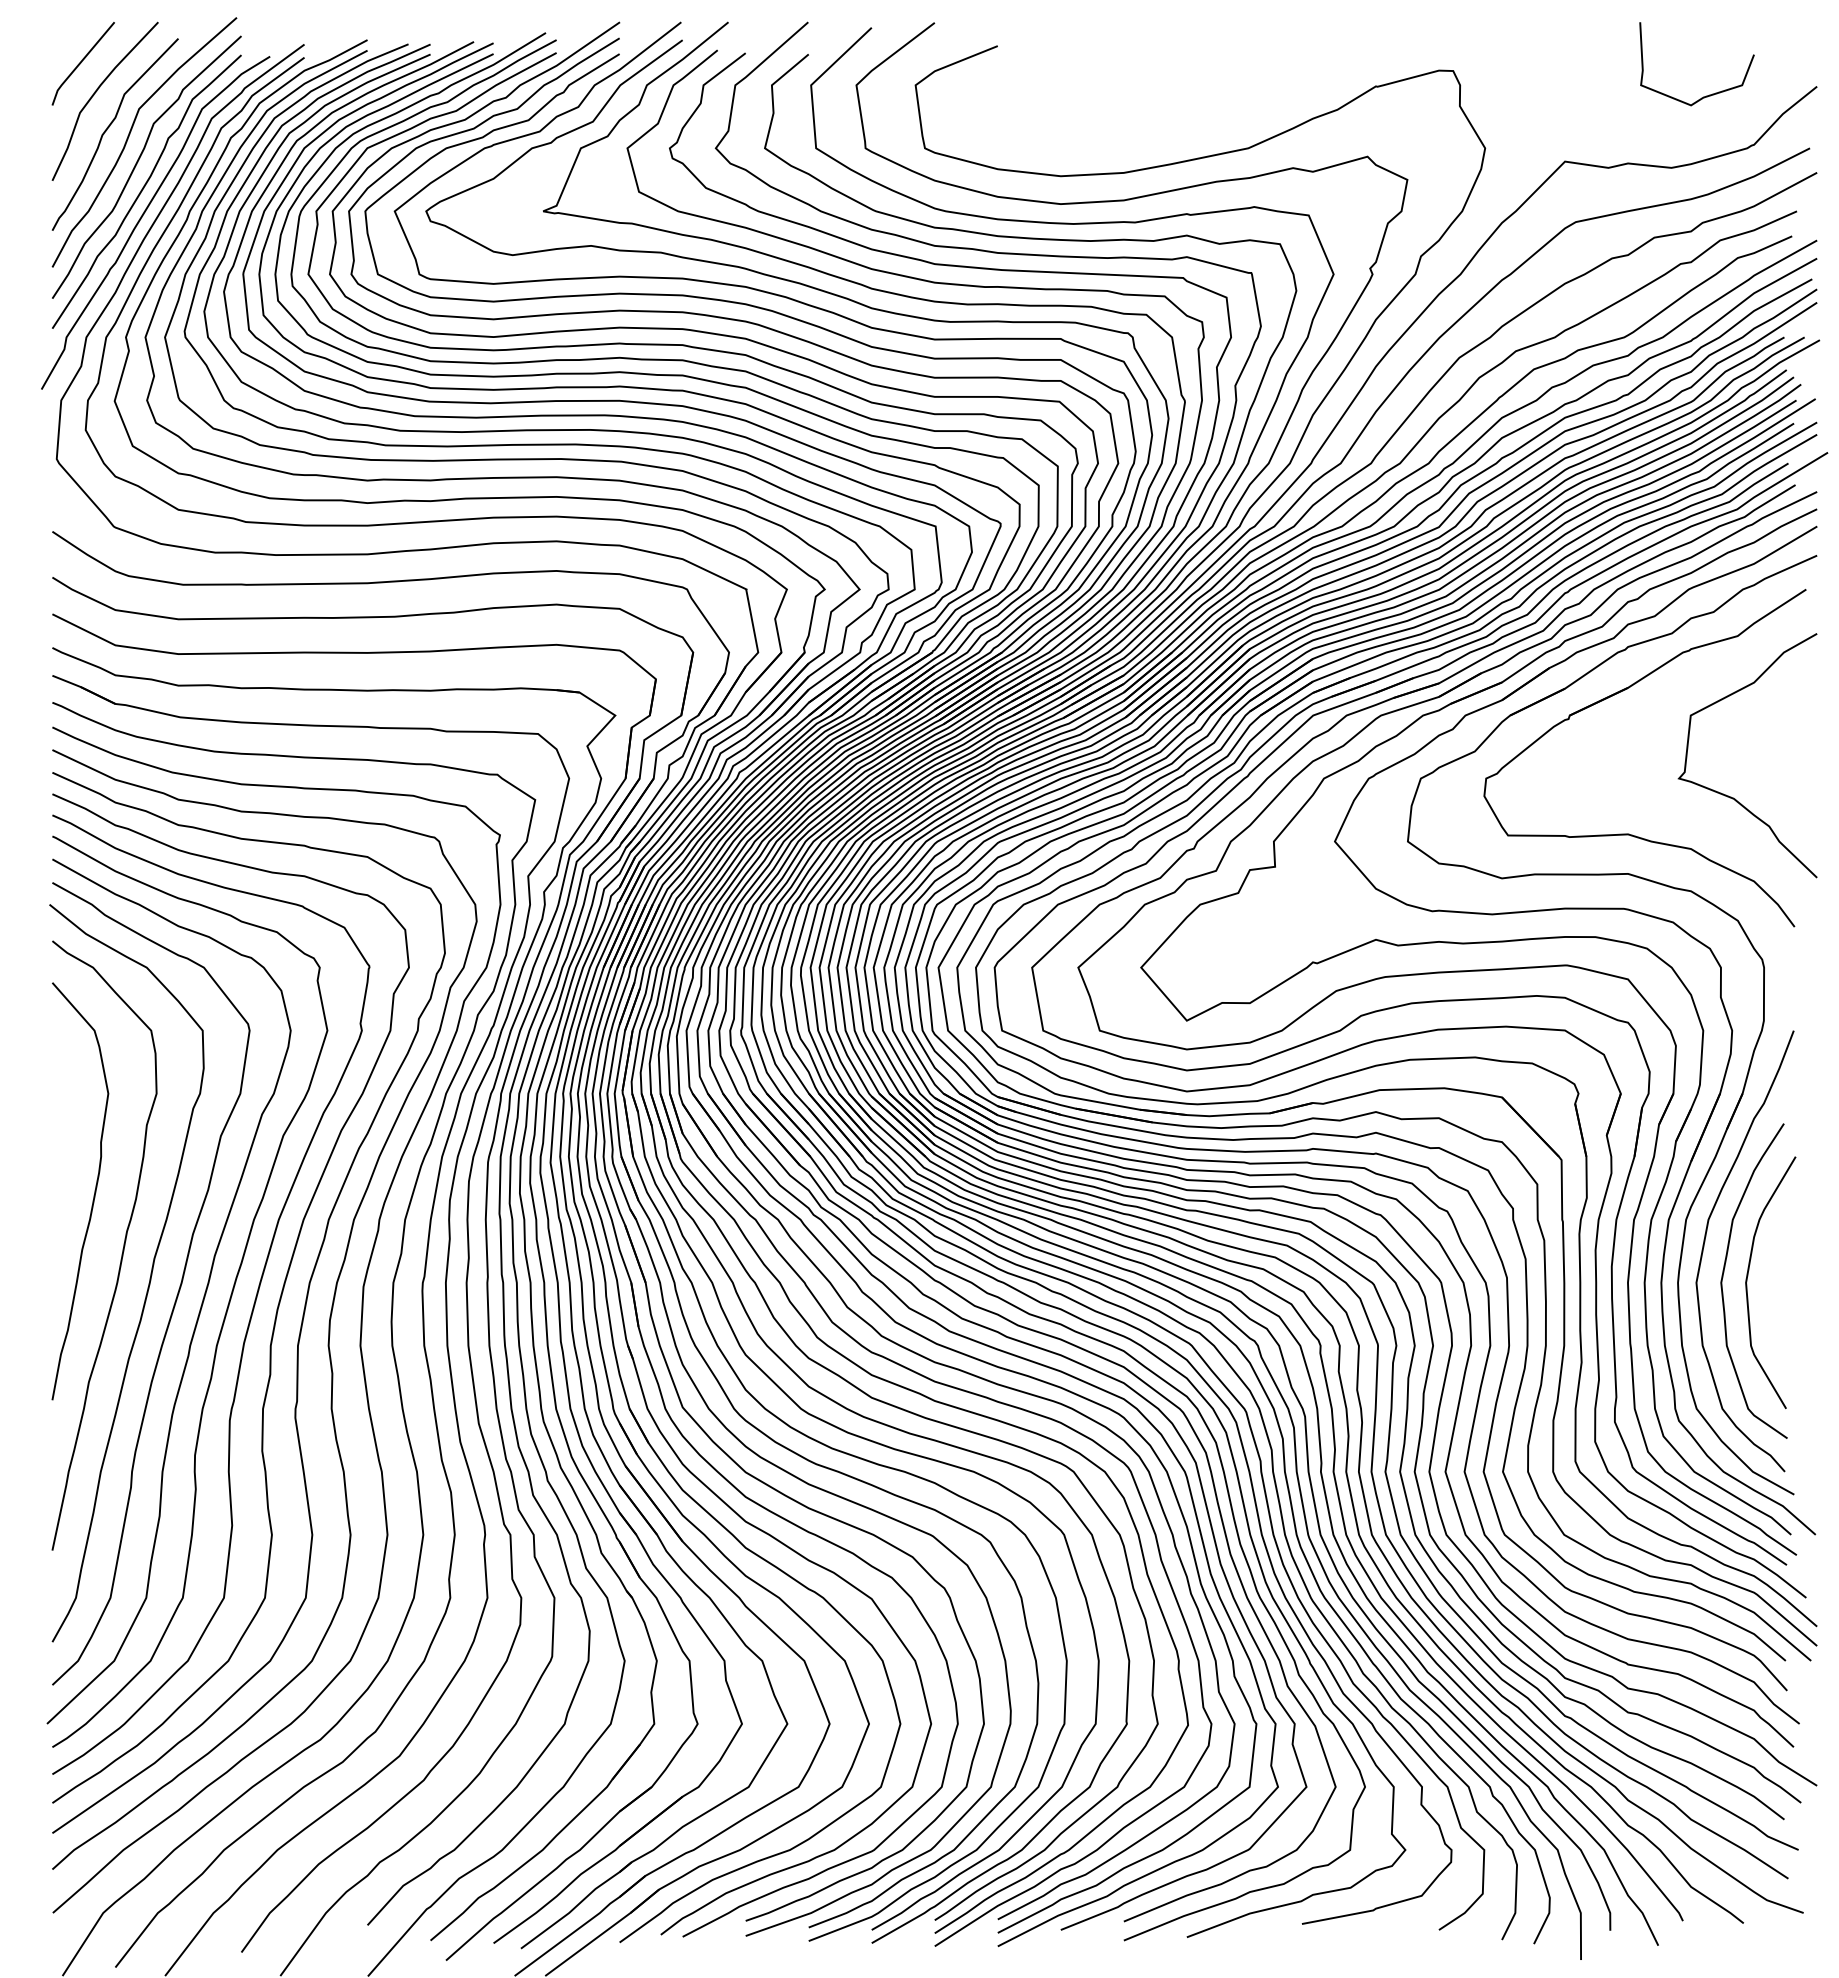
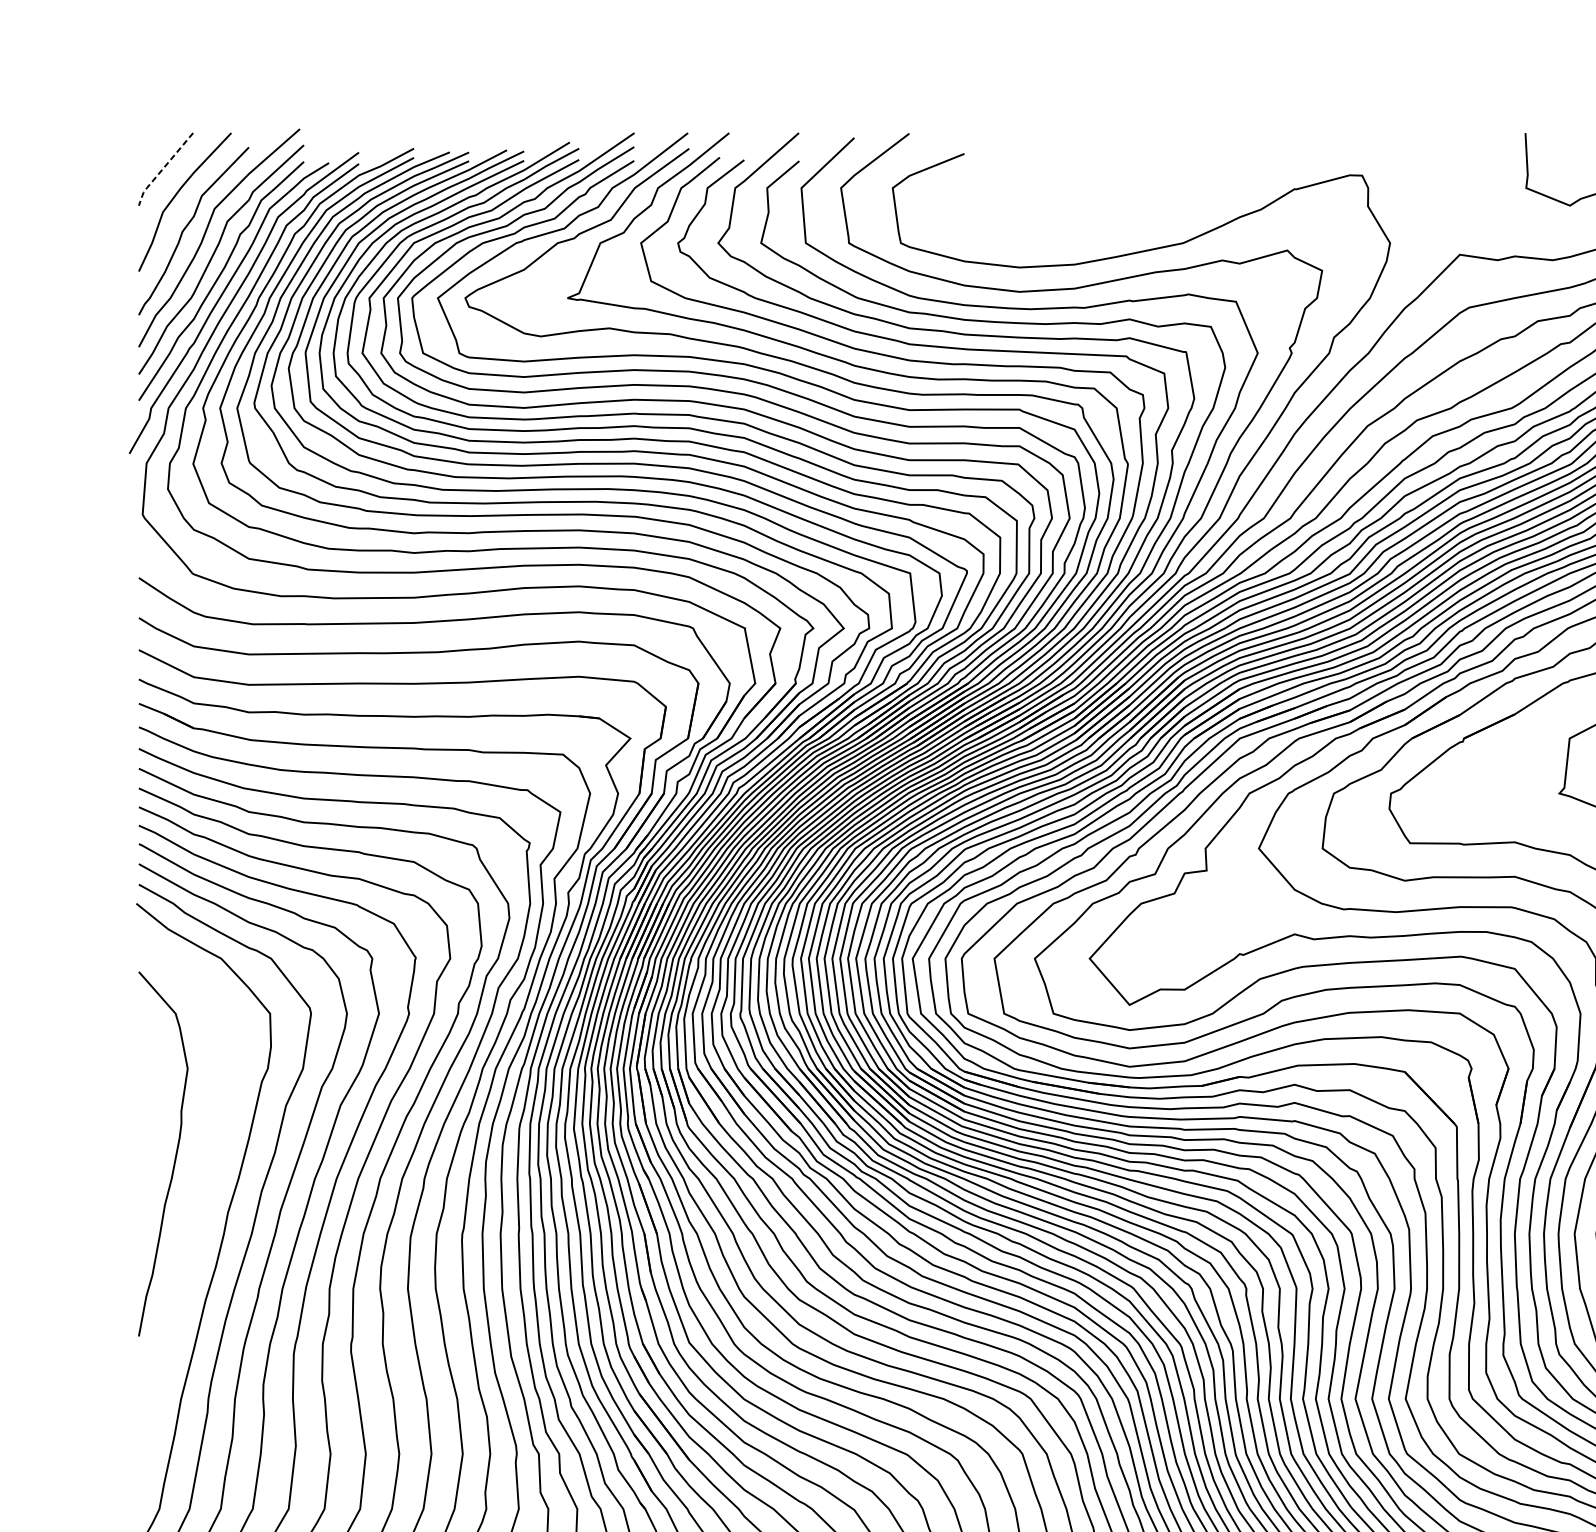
line: (80, 63) -> (163, 169), solid -> dashed
curve: (122, 1248) -> (200, 1203), removed

